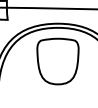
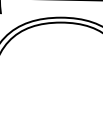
part: (57, 61) -> (60, 62), removed

